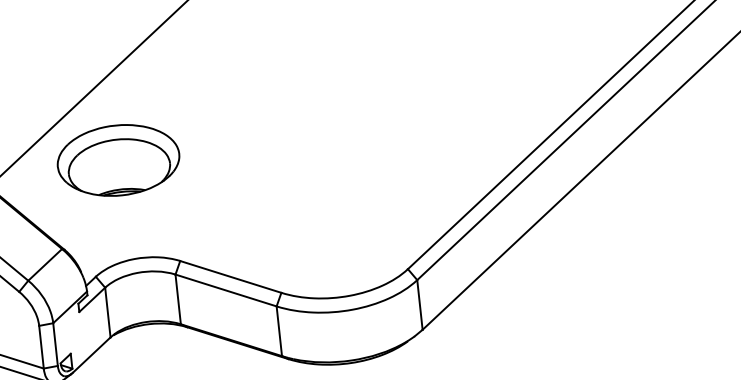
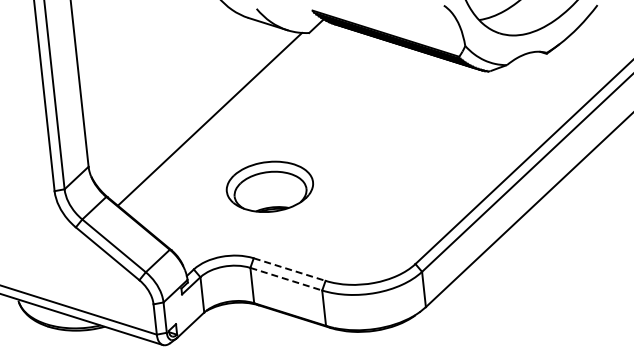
part: (117, 159) -> (269, 186), moved
line: (230, 276) -> (289, 269), solid -> dashed
line: (226, 290) -> (286, 279), solid -> dashed

